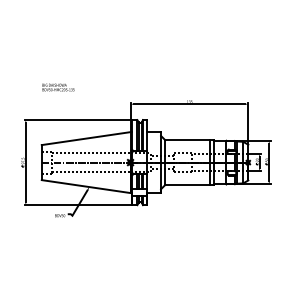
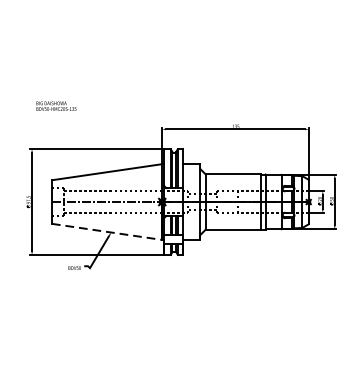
text: (58, 87) -> (56, 106), moved
line: (86, 186) -> (107, 231), solid -> dashed

